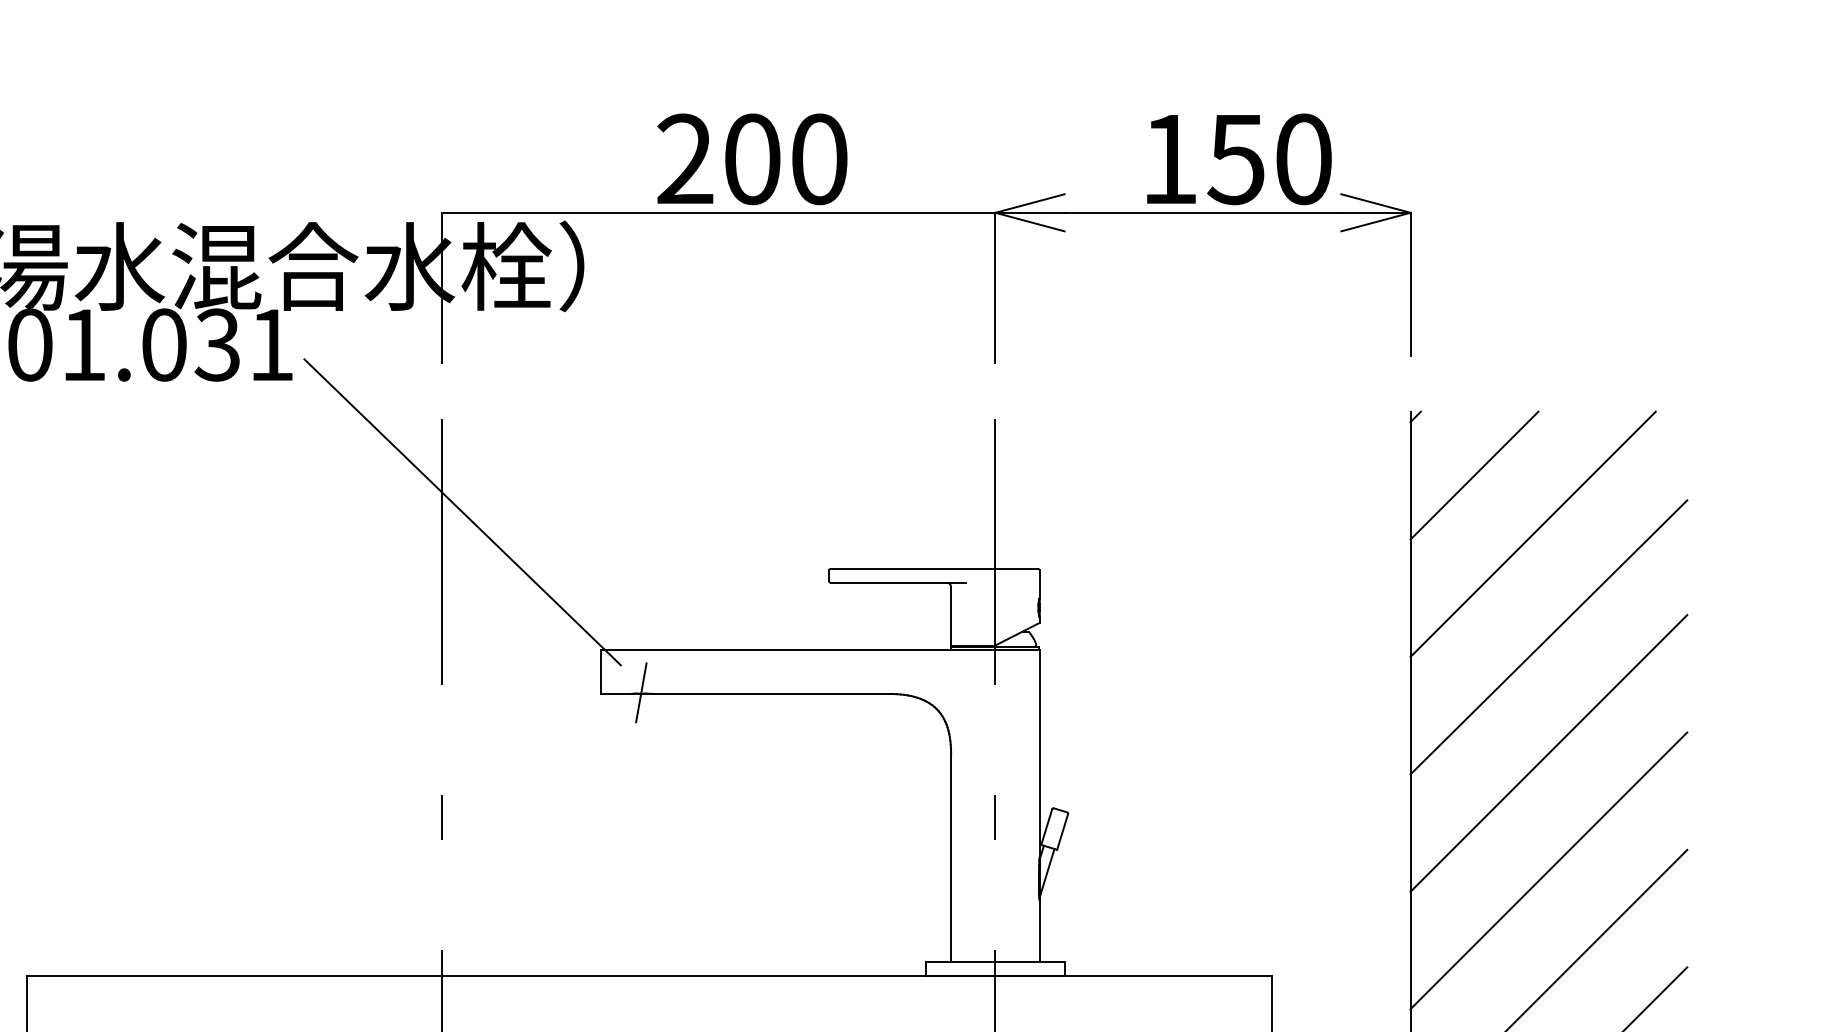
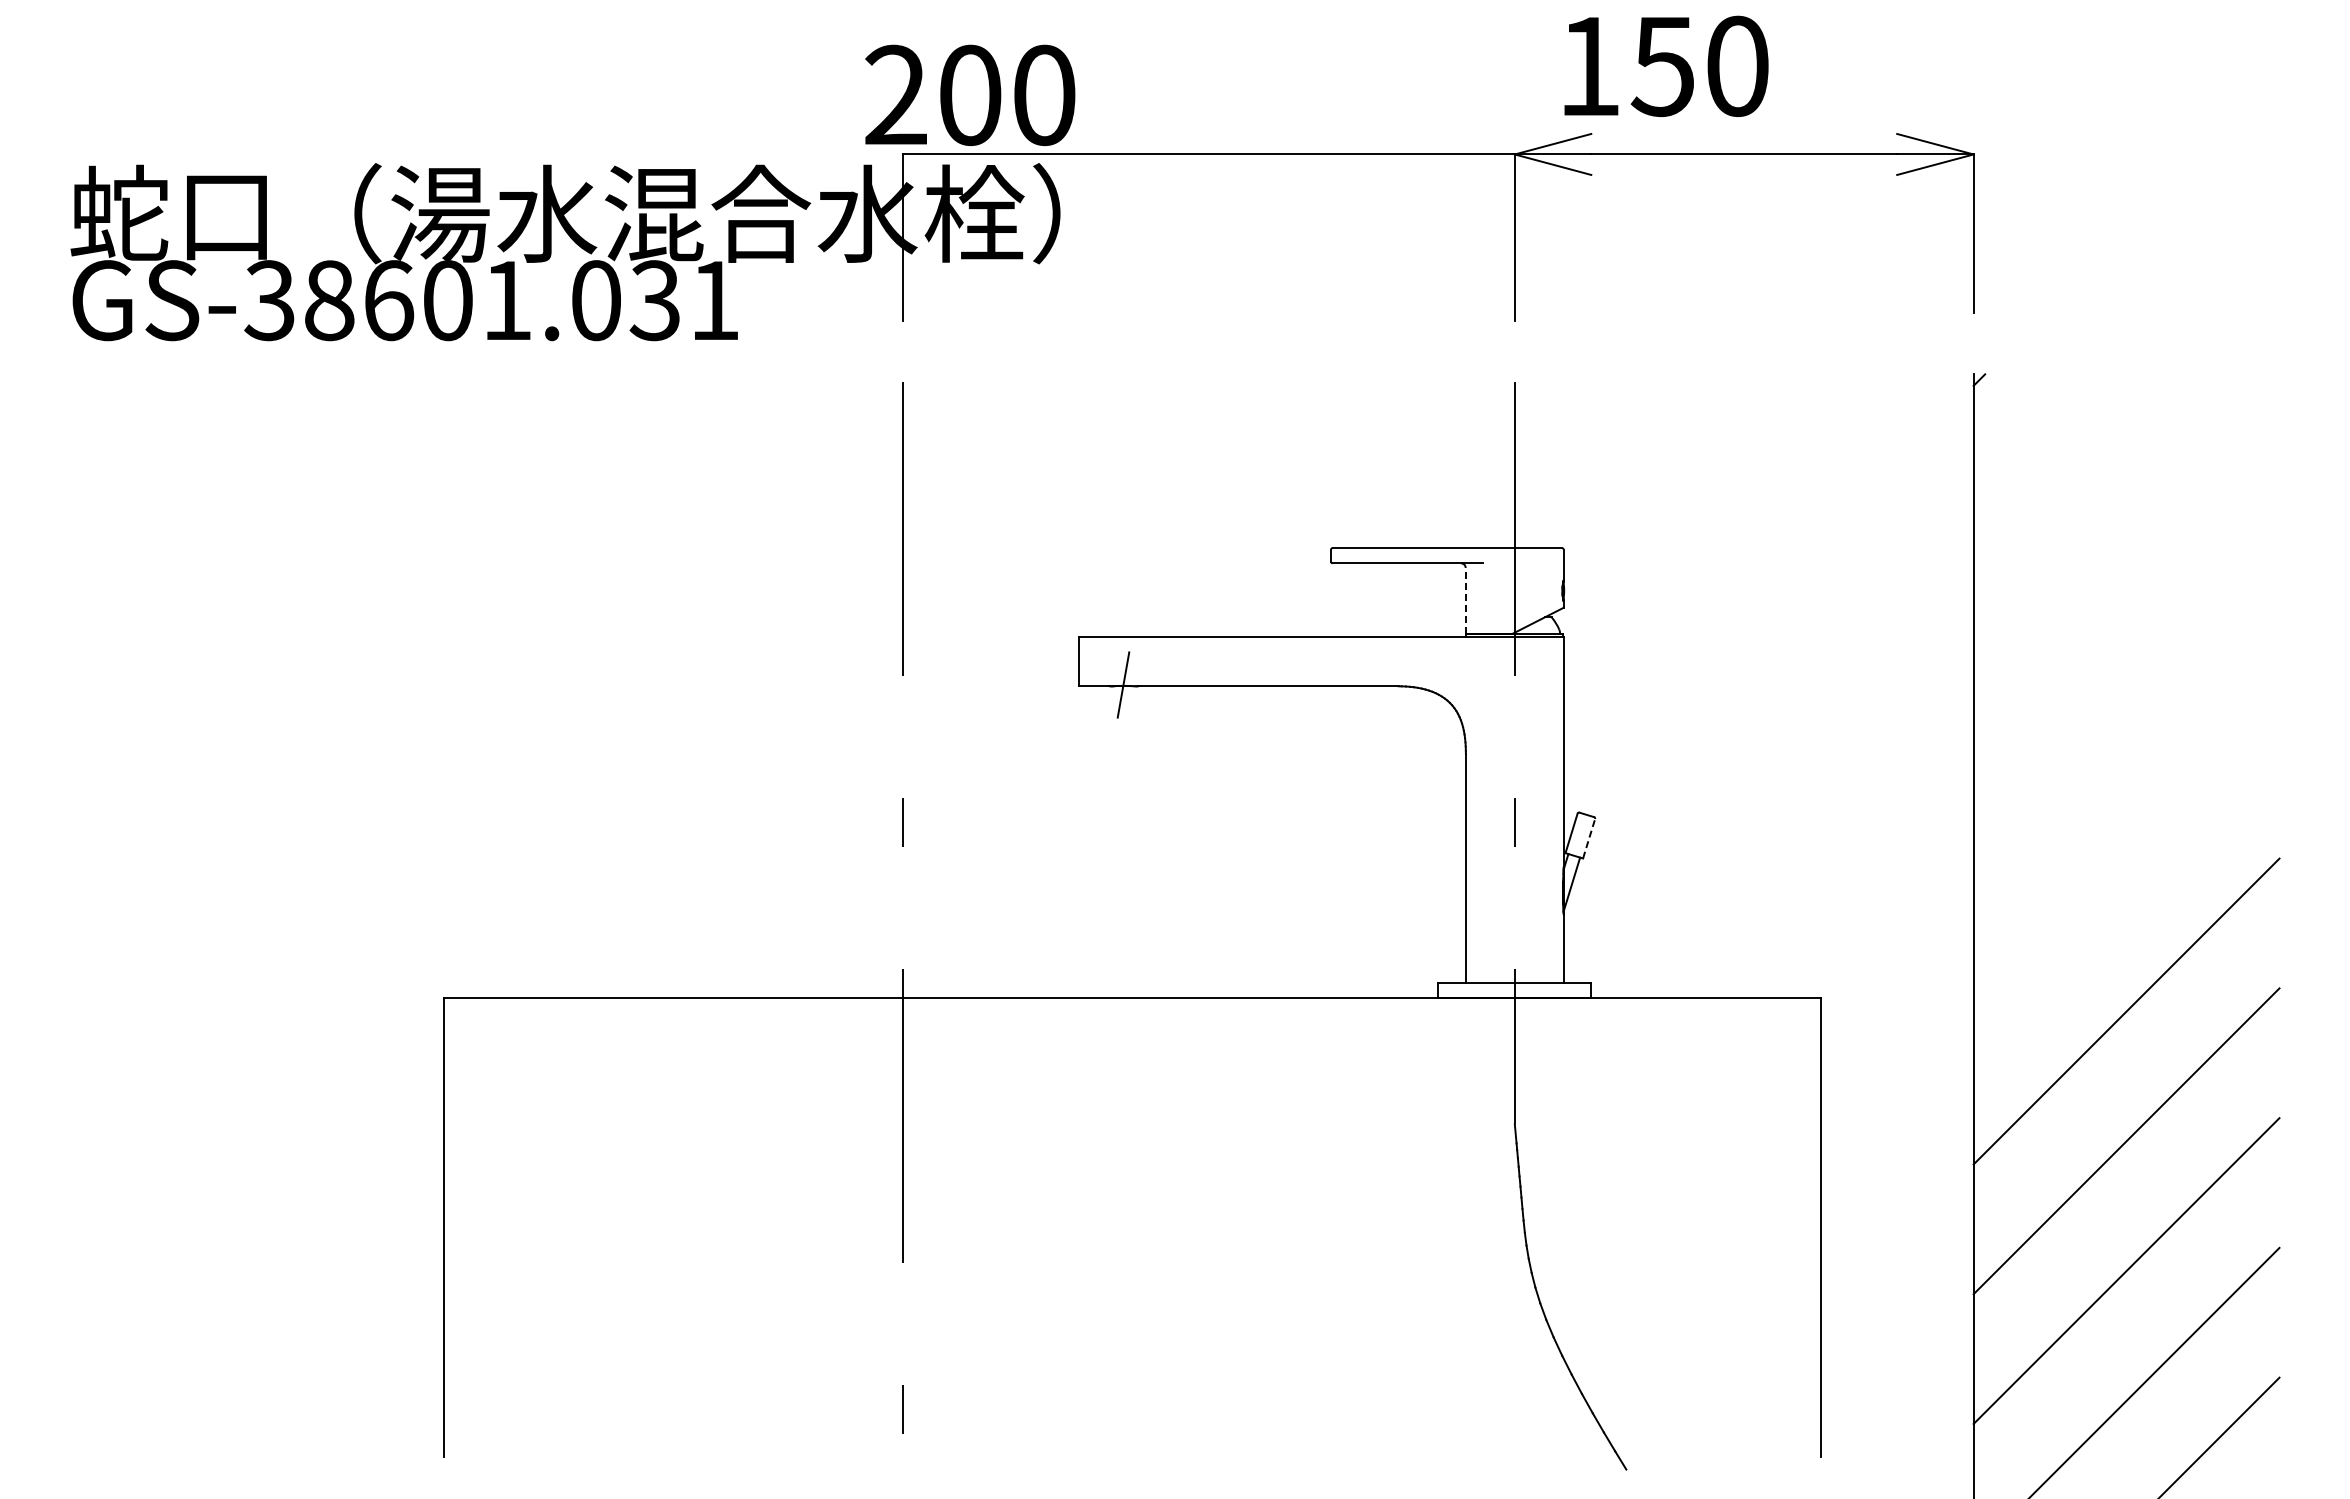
text: (752, 158) -> (970, 94), moved
text: (1239, 158) -> (1666, 65), moved
line: (1473, 475) -> (2043, 444), removed
line: (462, 512) -> (925, 485), removed
line: (1532, 534) -> (2108, 509), removed
line: (950, 616) -> (1465, 600), solid -> dashed
line: (1548, 637) -> (2126, 623), removed
line: (1548, 752) -> (2126, 751), removed
line: (1062, 831) -> (1589, 838), solid -> dashed
line: (1548, 870) -> (2126, 881), removed

